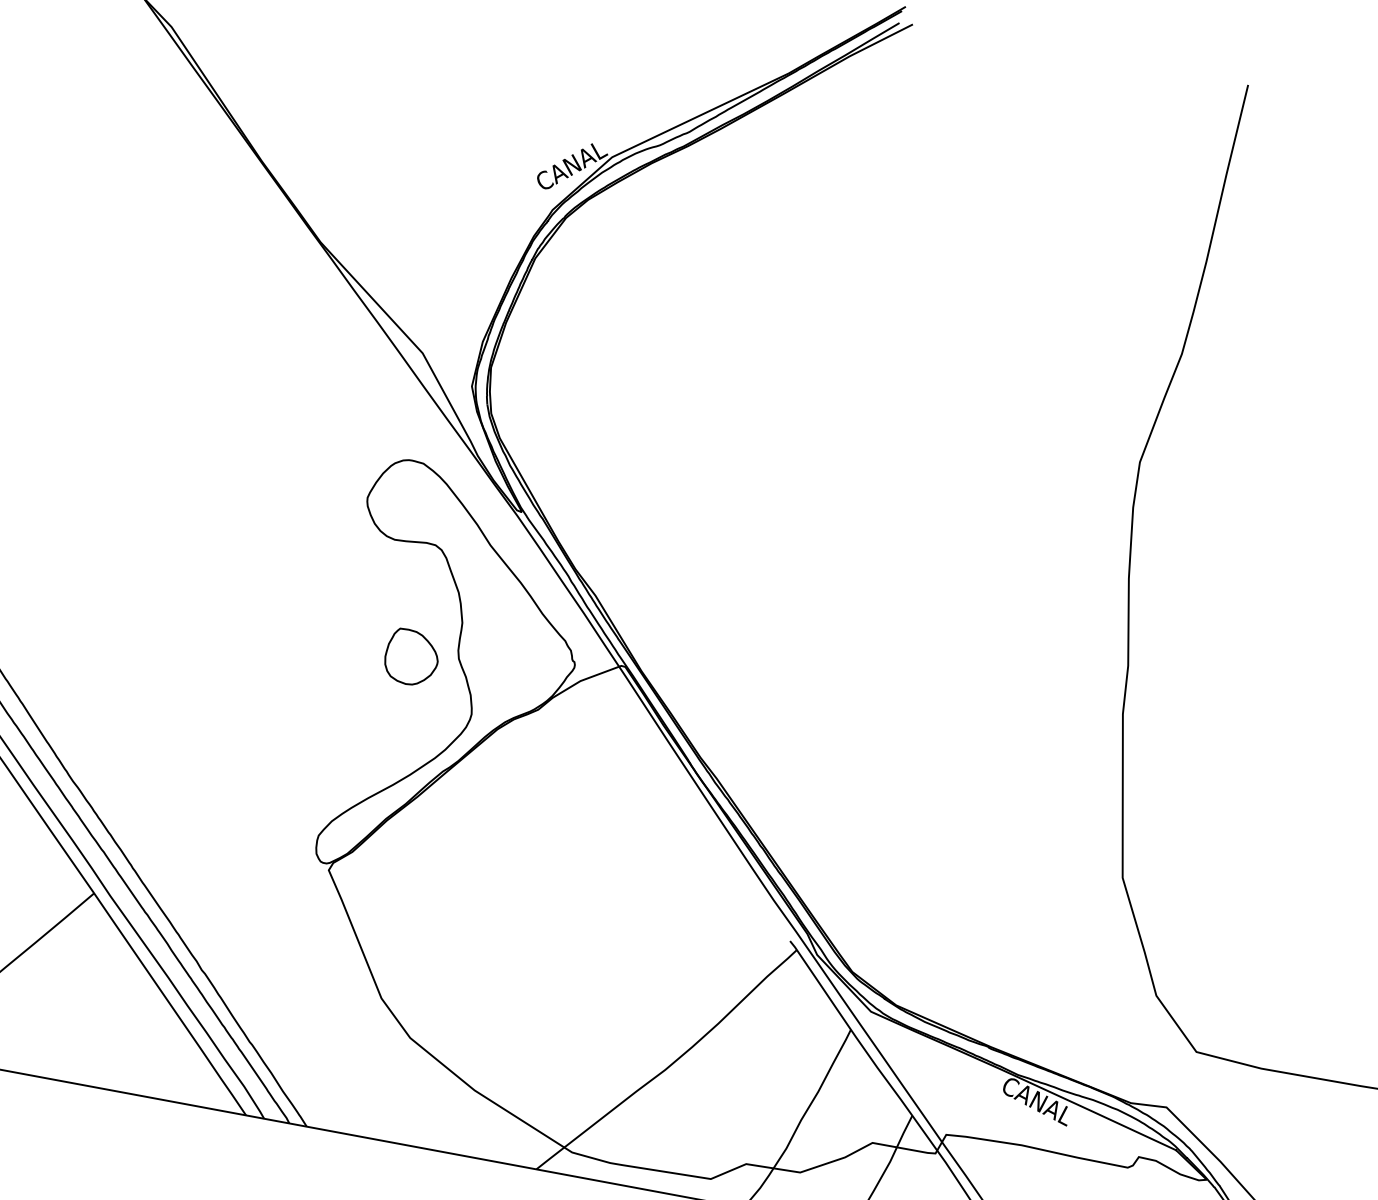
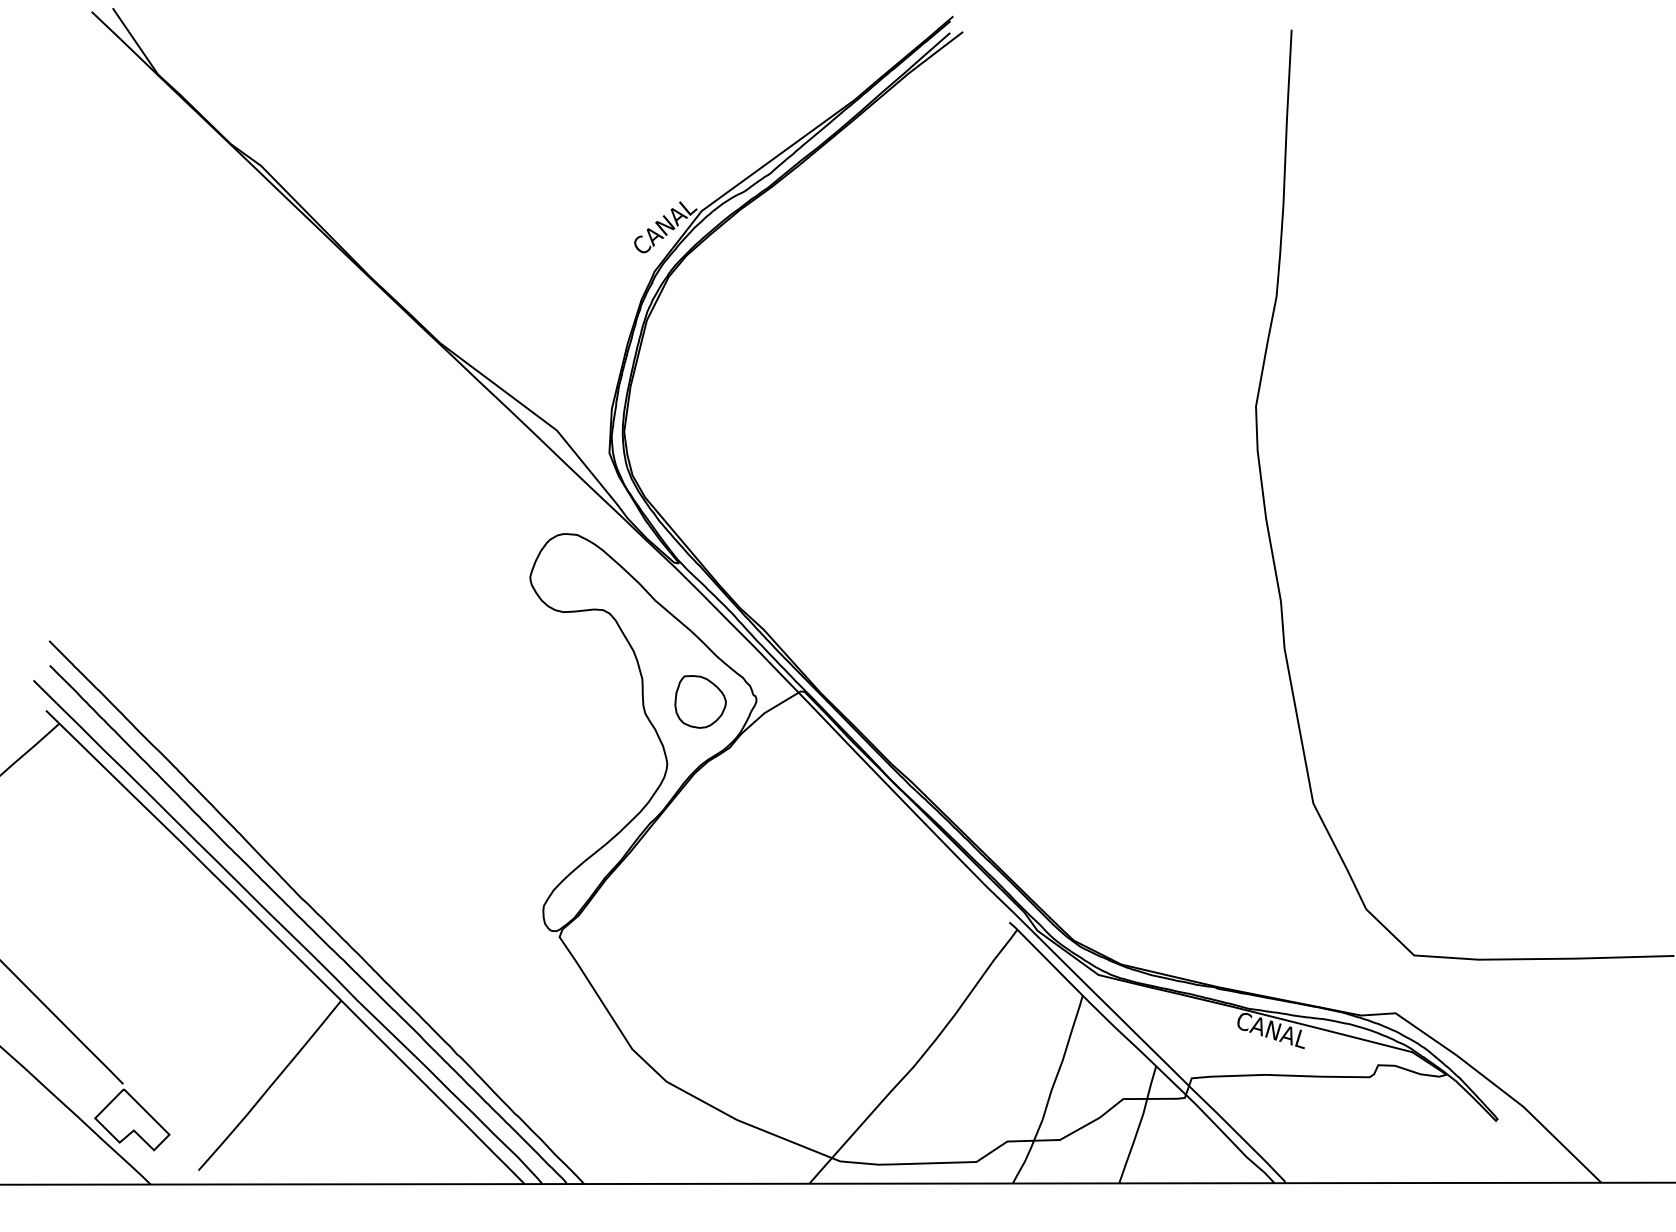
part: (411, 657) -> (700, 701), moved

